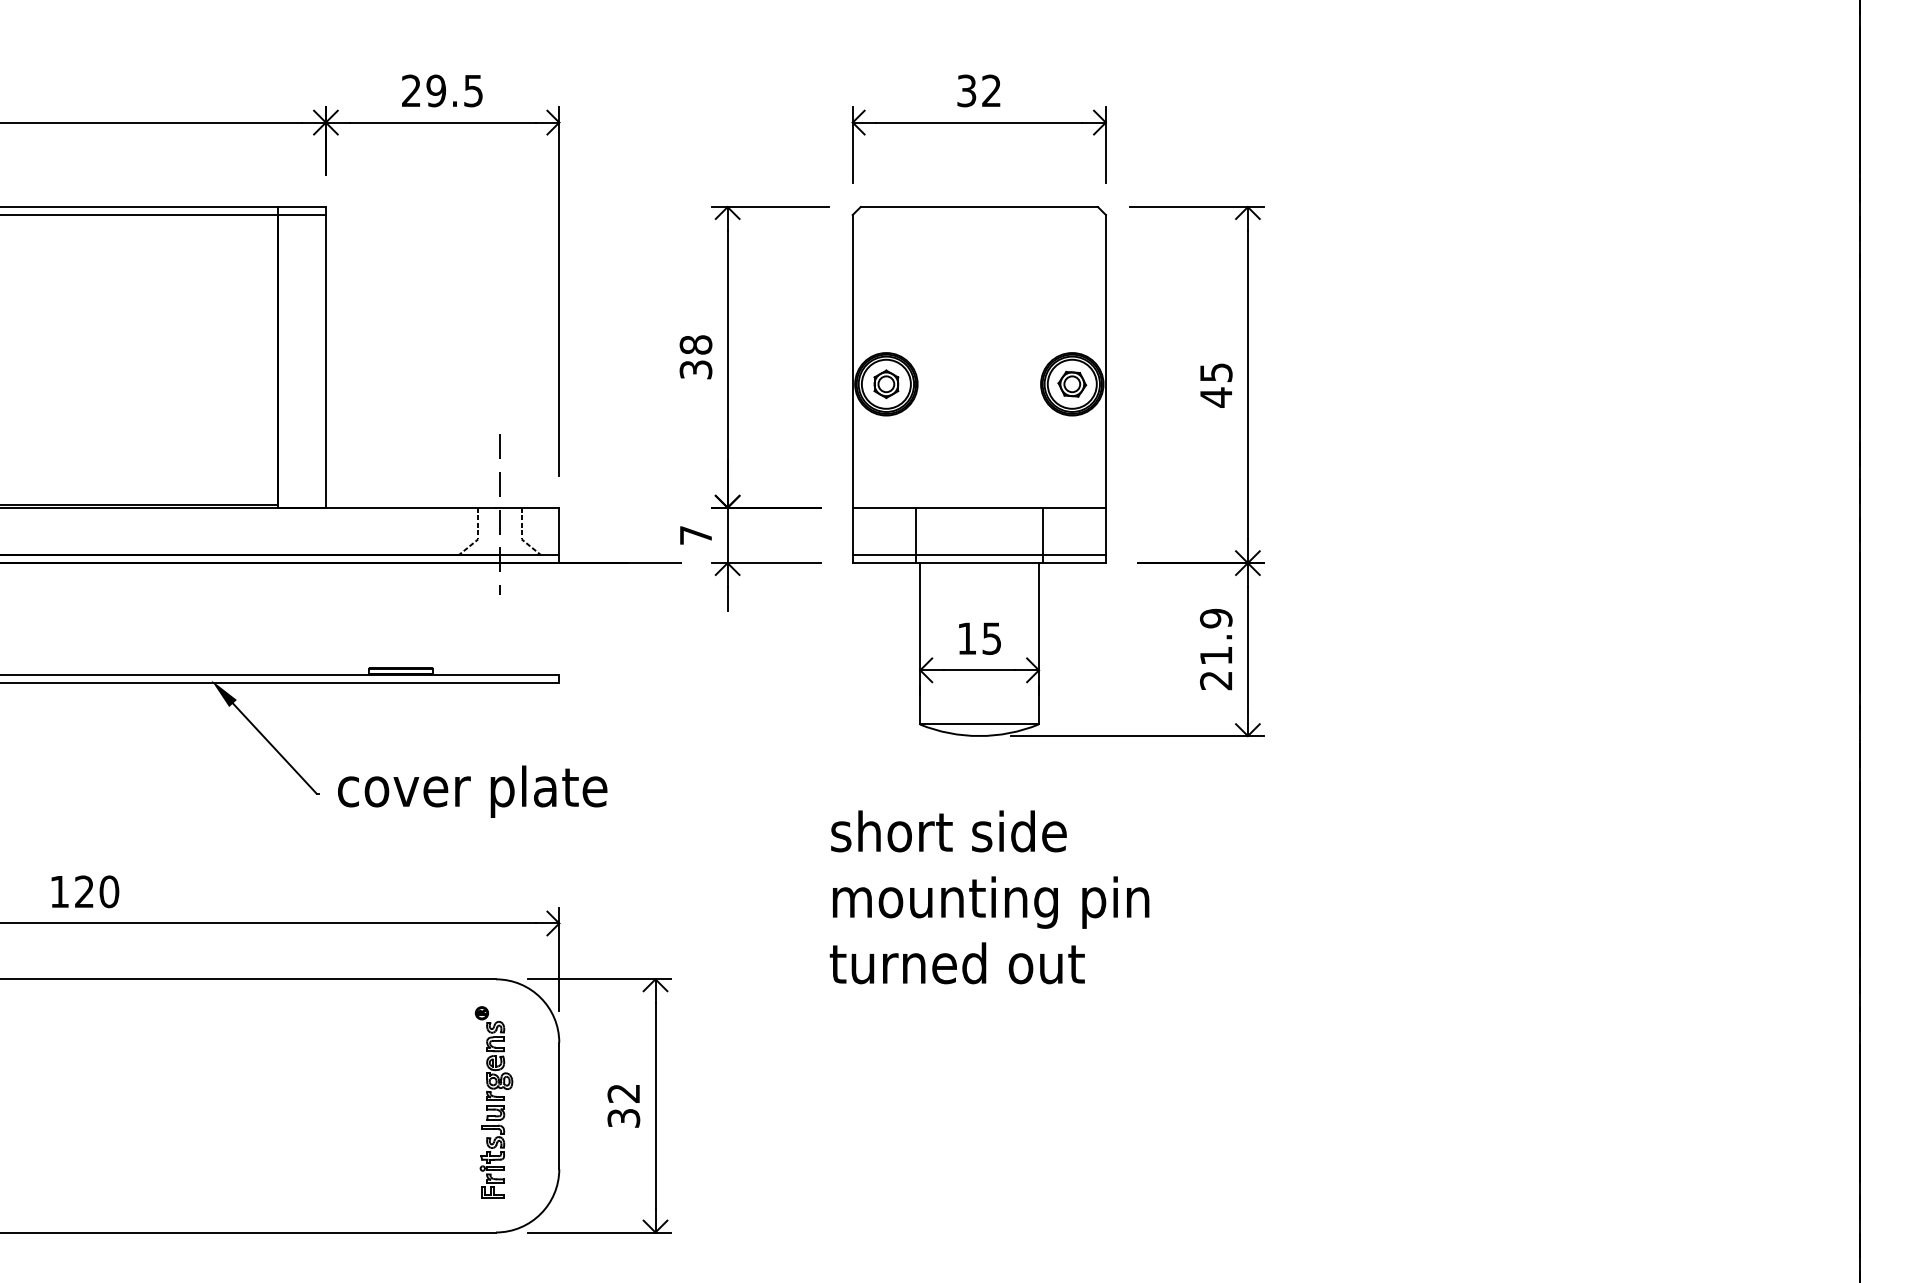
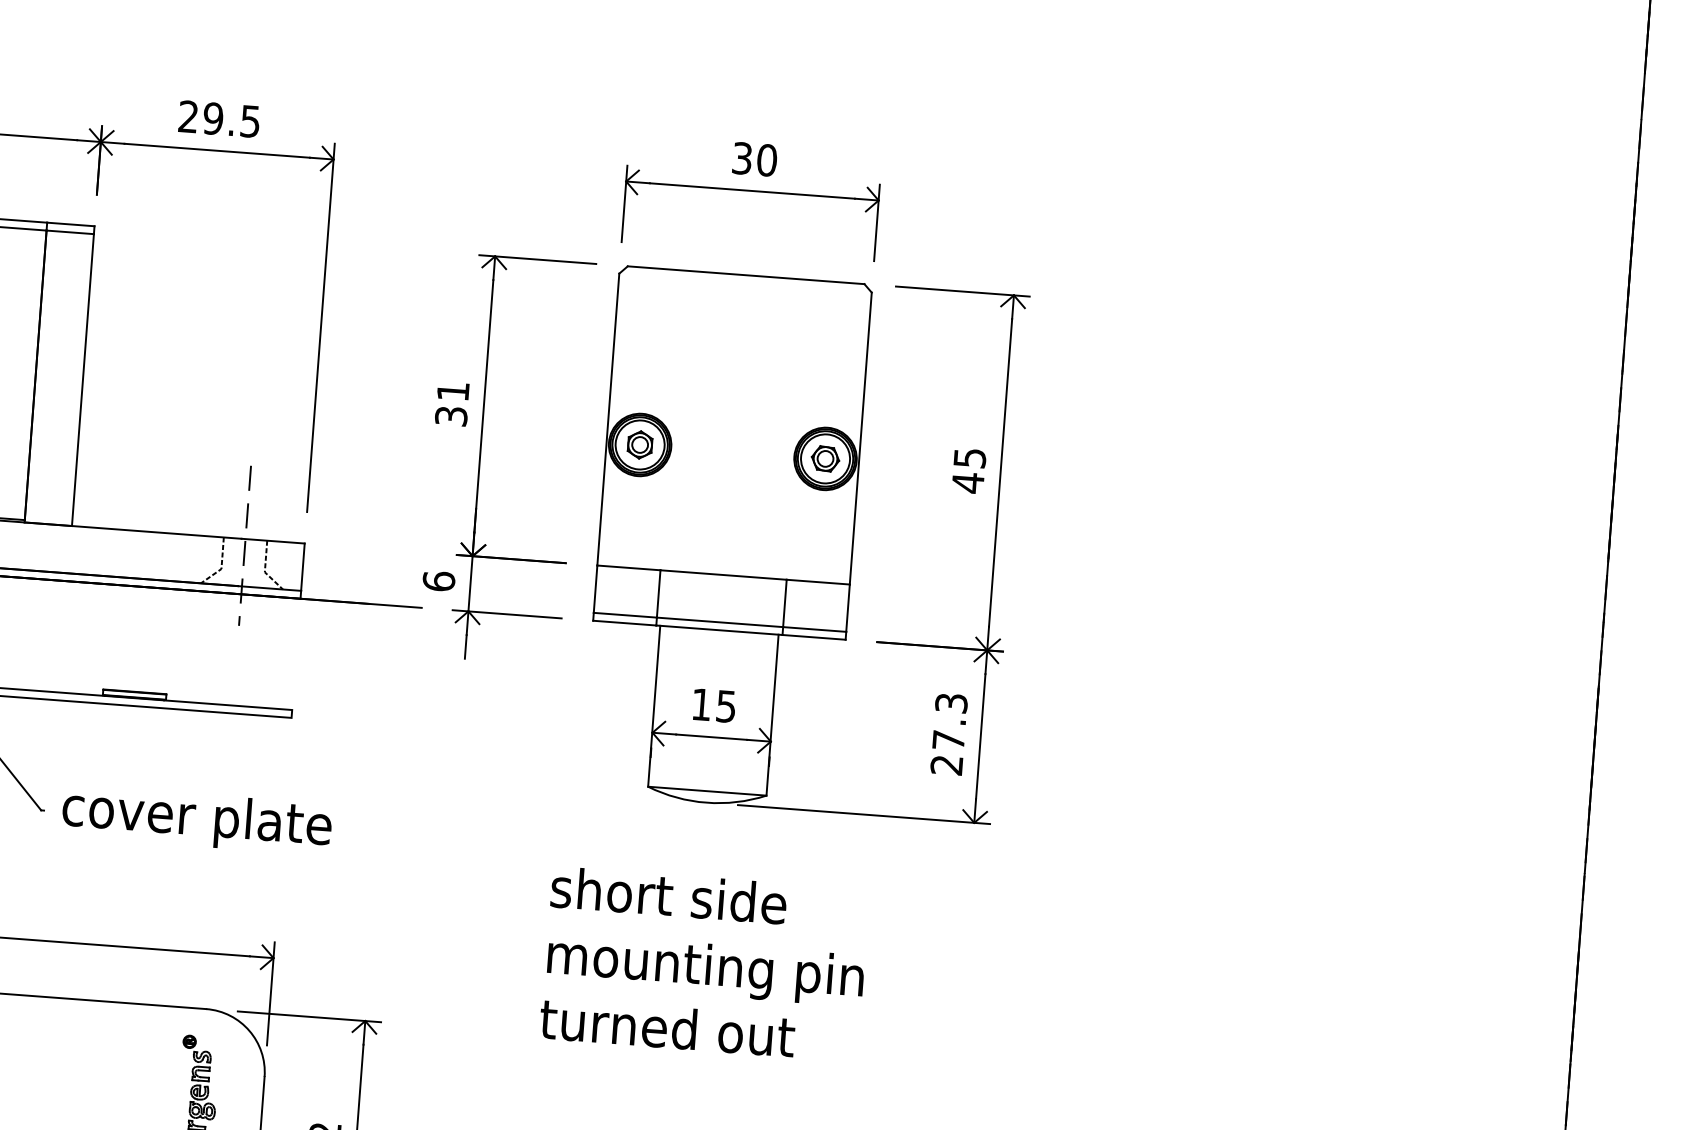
text: (991, 90) -> (766, 159), 32 -> 30
text: (695, 344) -> (452, 390), 38 -> 31
text: (695, 534) -> (438, 580), 7 -> 6
text: (1216, 636) -> (950, 721), 21.9 -> 27.3

